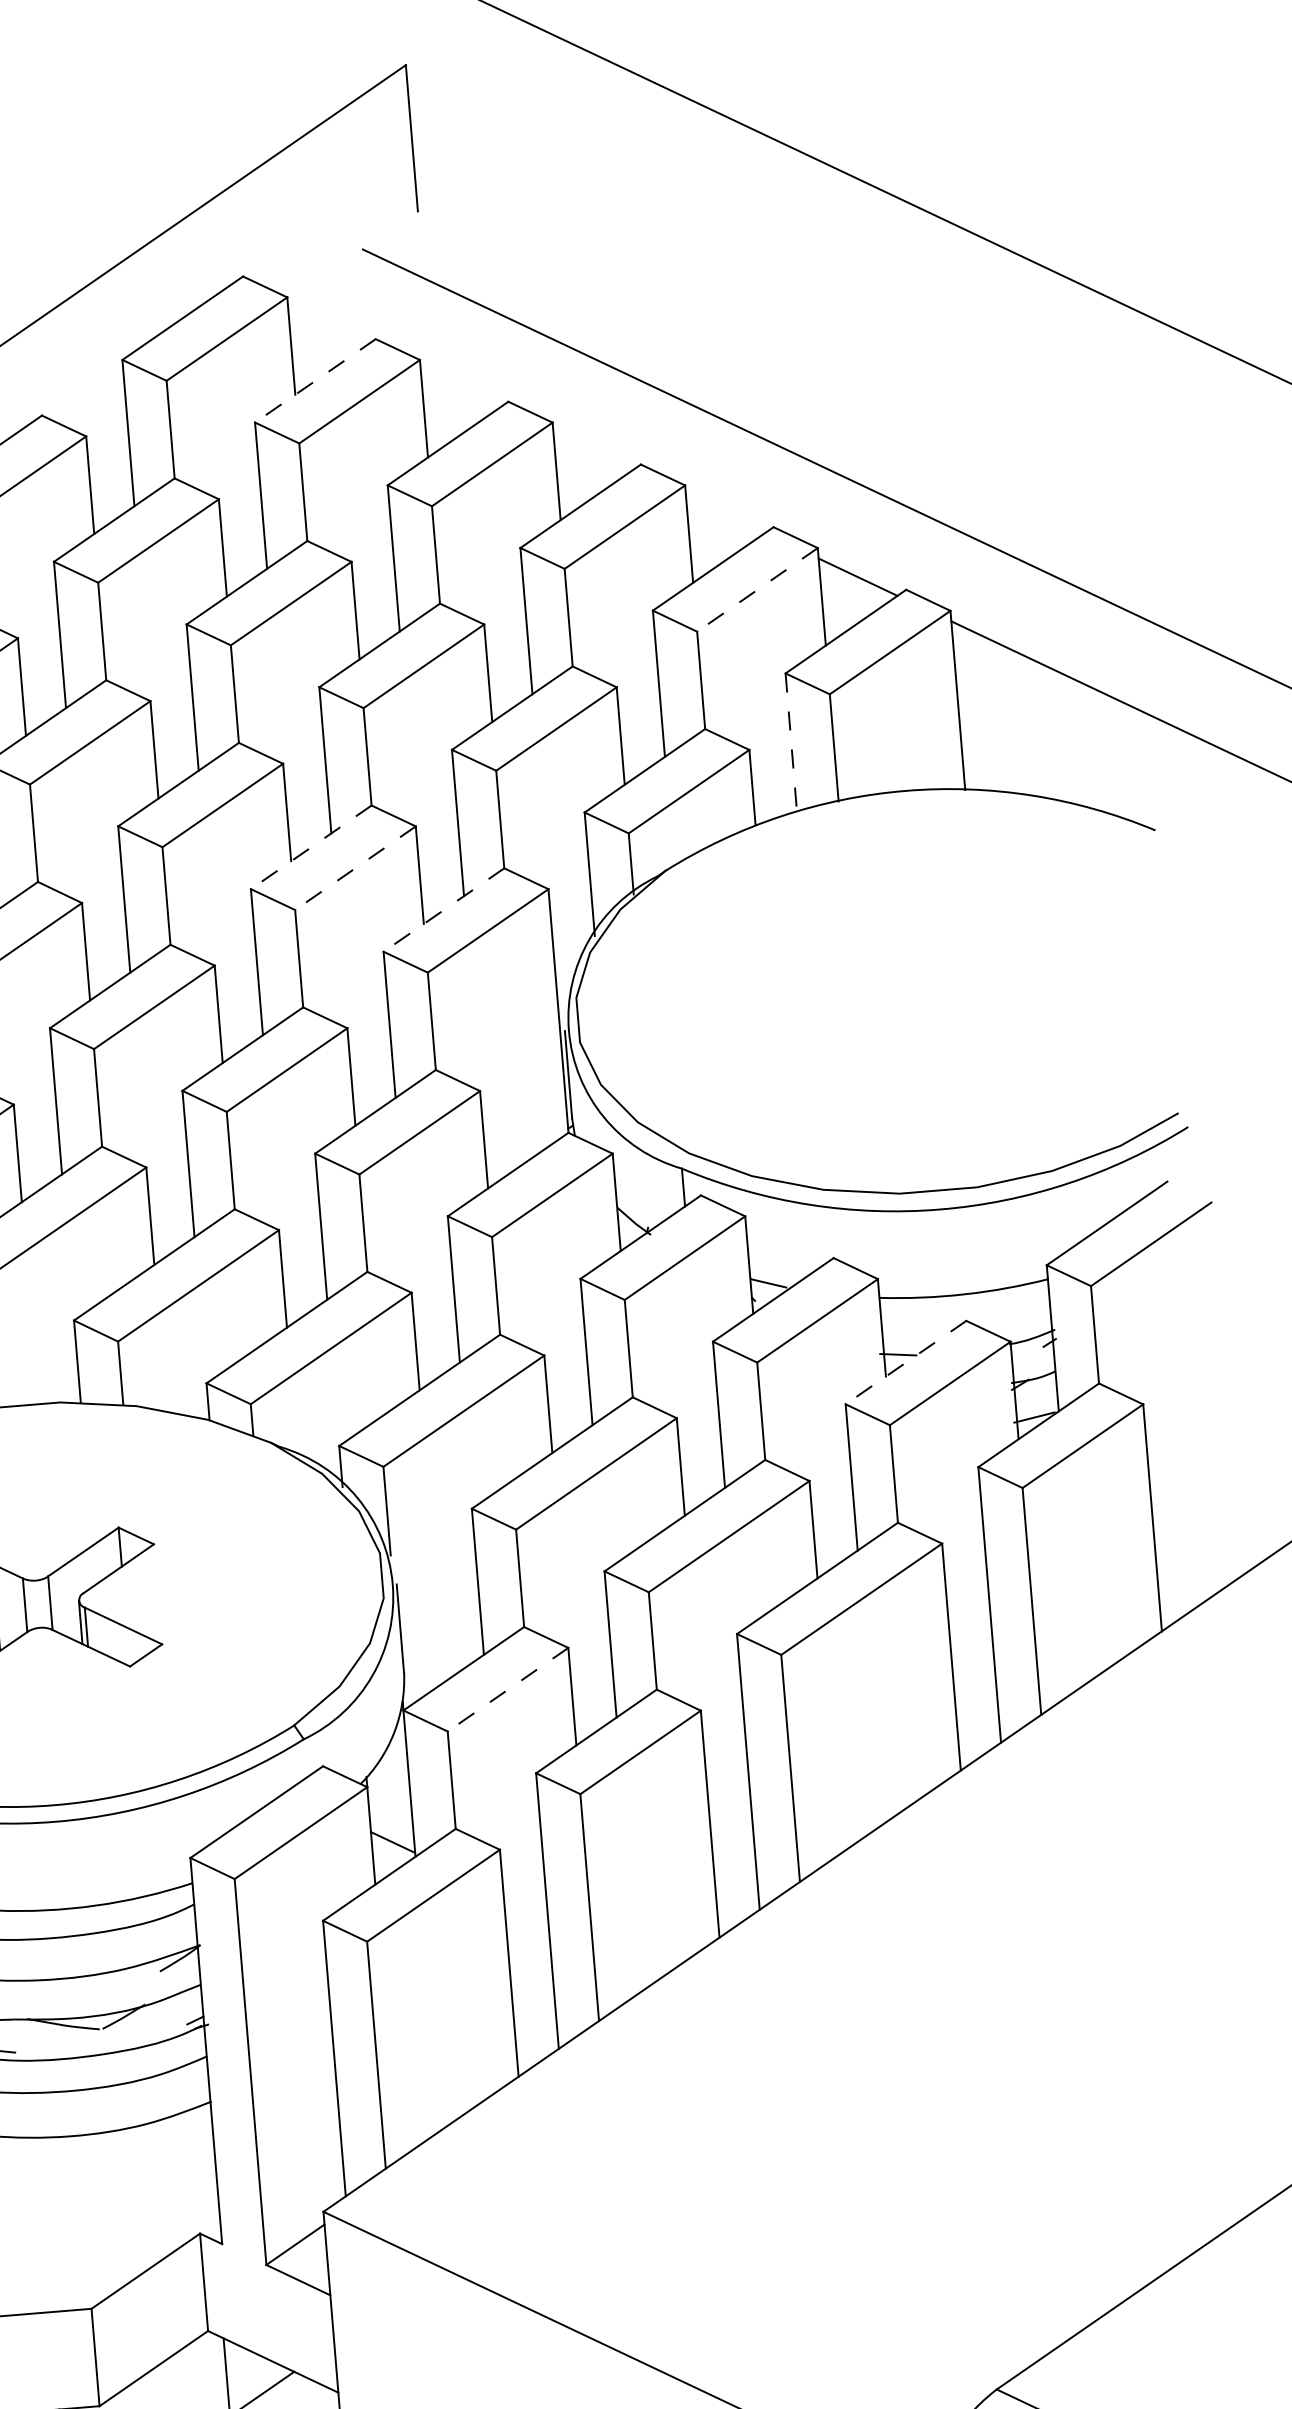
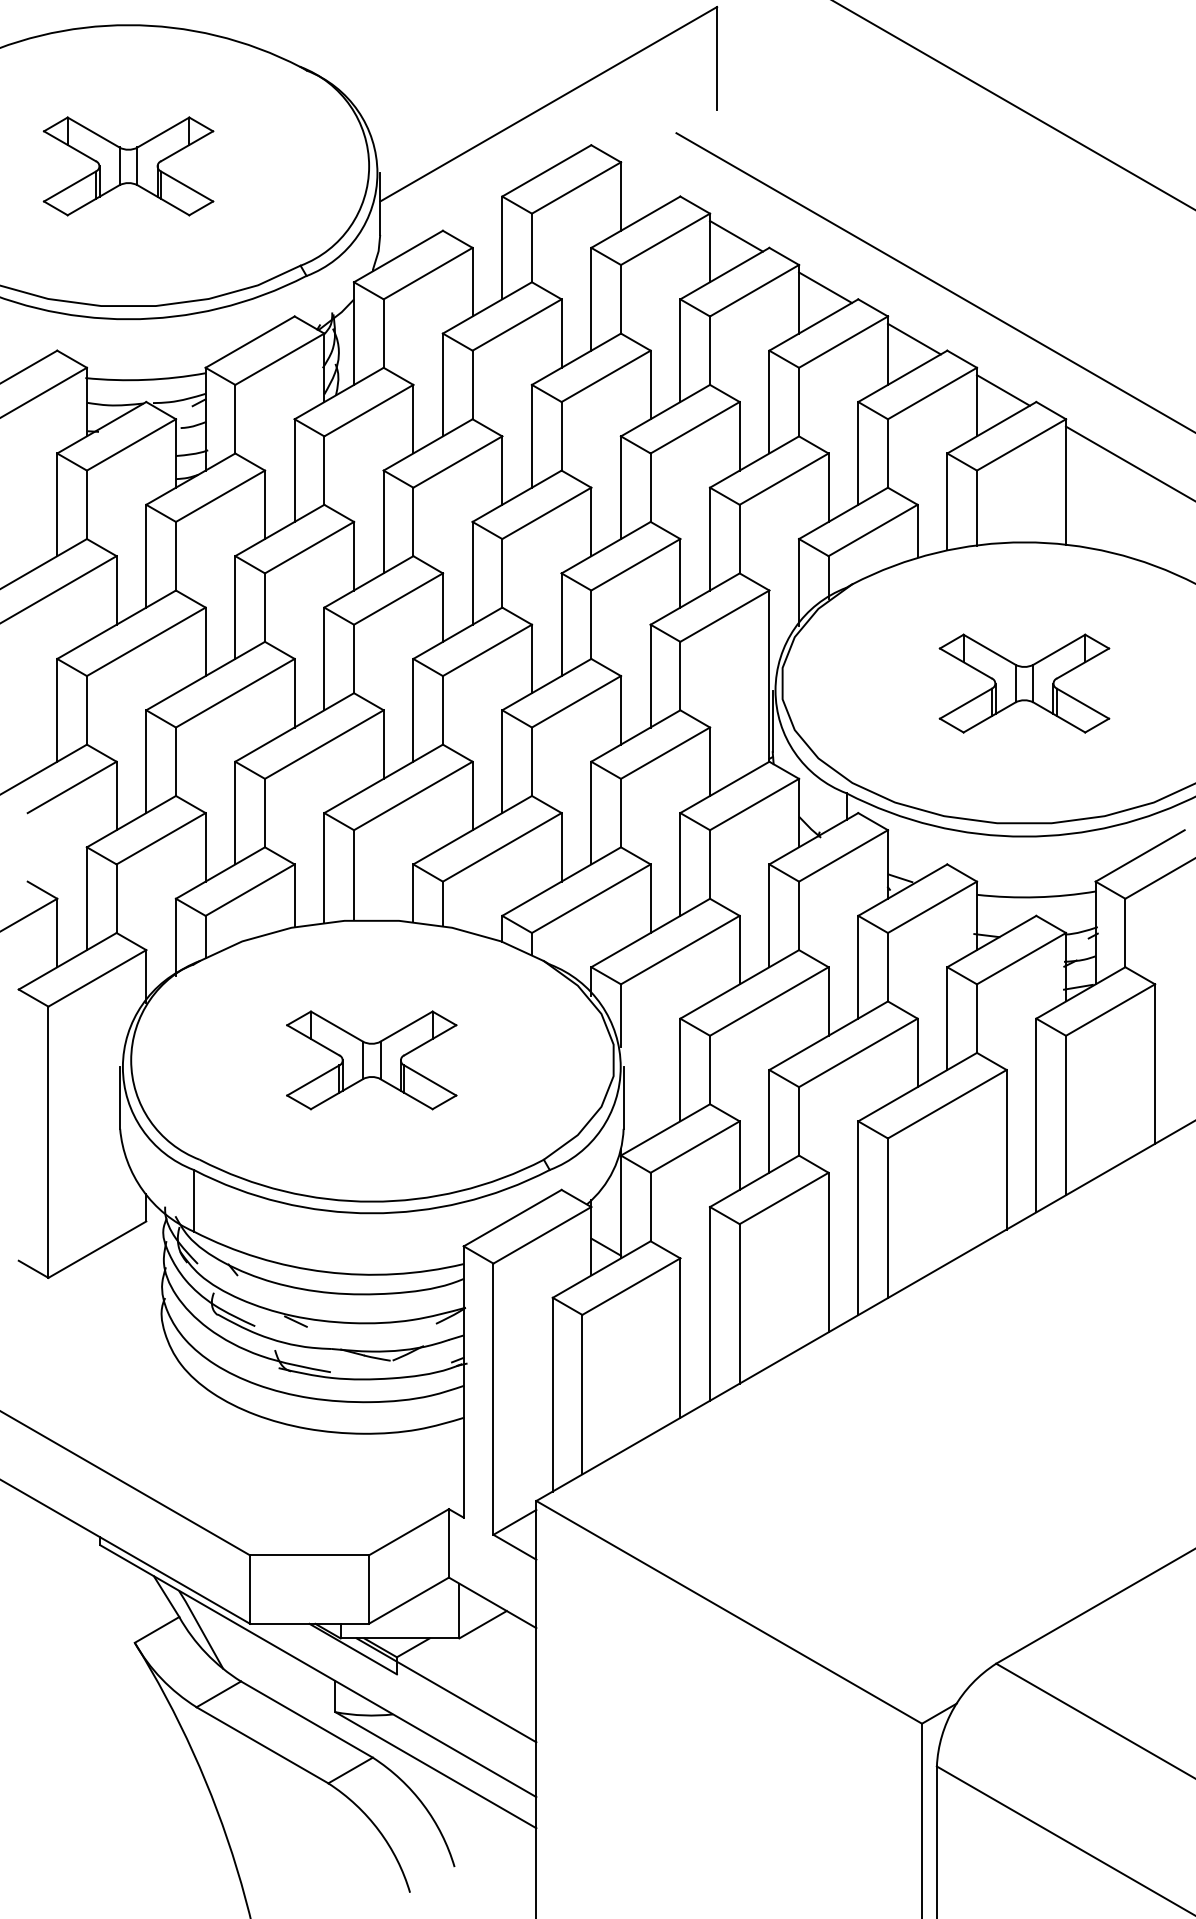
line: (314, 381) -> (635, 222), dashed -> solid
line: (460, 389) -> (736, 236), added
line: (592, 451) -> (825, 287), added
line: (724, 513) -> (913, 338), added
line: (757, 589) -> (932, 393), dashed -> solid
line: (791, 743) -> (947, 502), dashed -> solid
line: (310, 847) -> (605, 547), dashed -> solid
line: (355, 869) -> (635, 565), dashed -> solid
line: (443, 910) -> (694, 599), dashed -> solid
part: (922, 991) -> (1024, 683), added
line: (905, 1362) -> (991, 941), dashed -> solid
line: (507, 1690) -> (694, 1147), dashed -> solid

